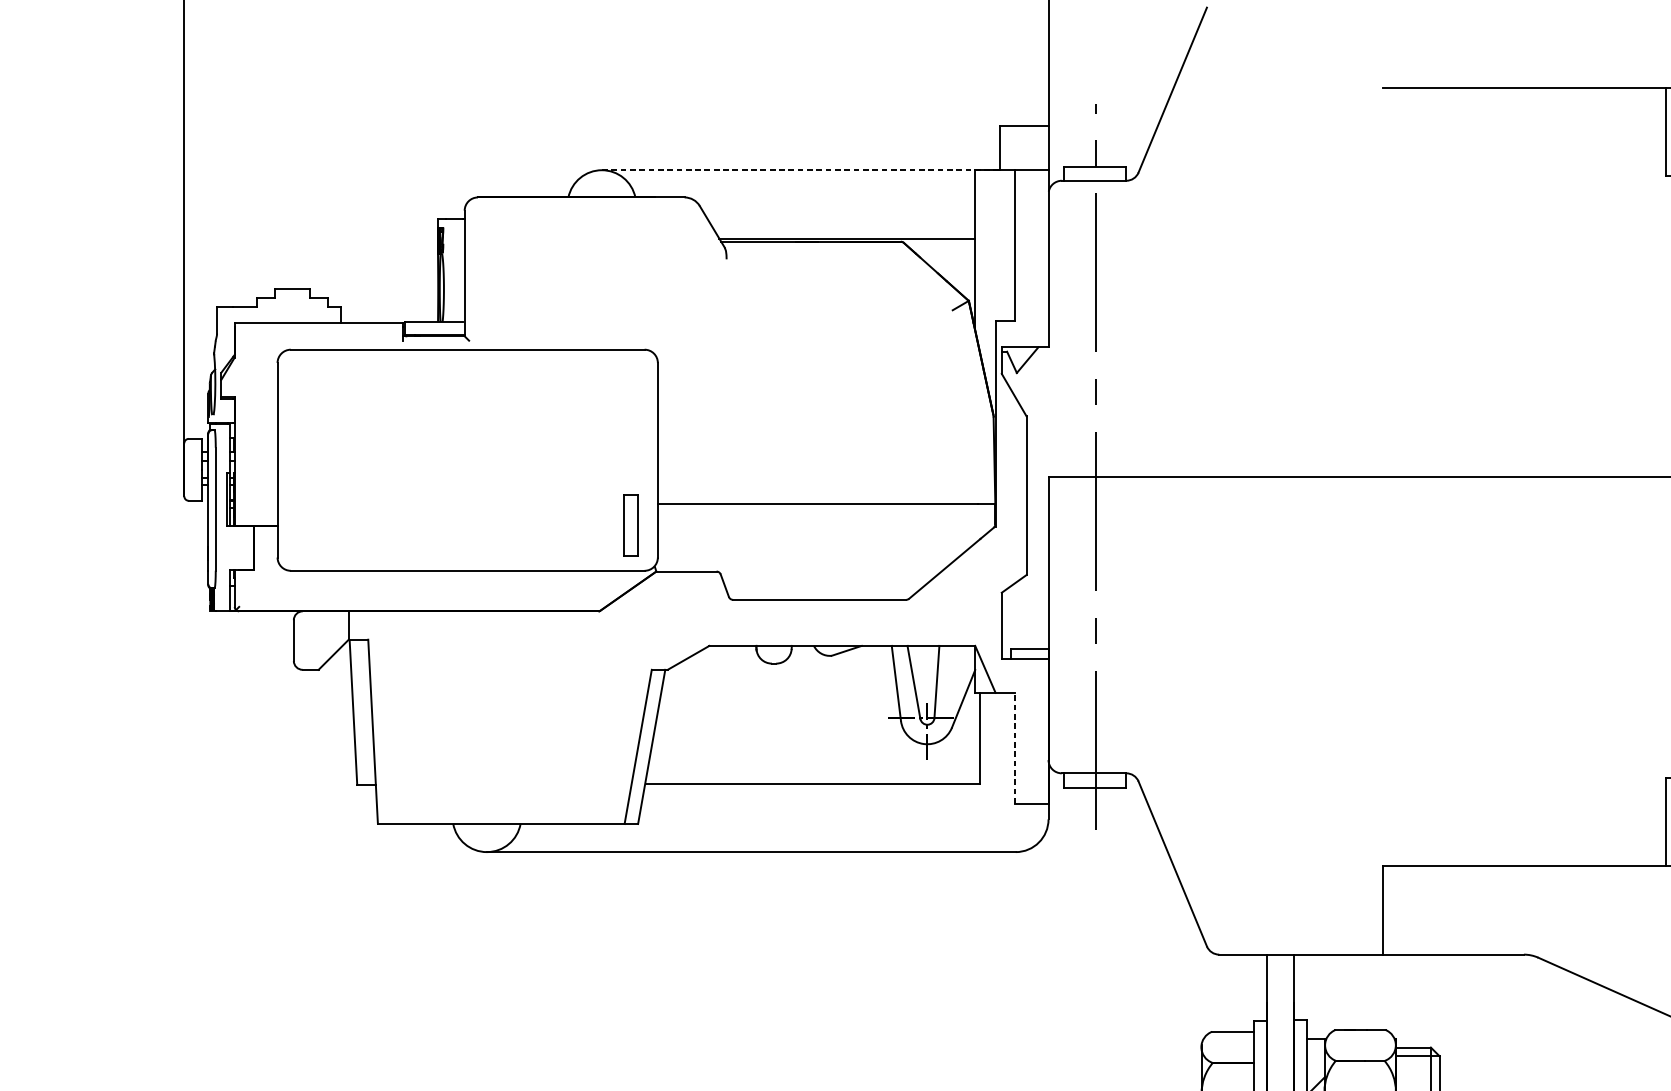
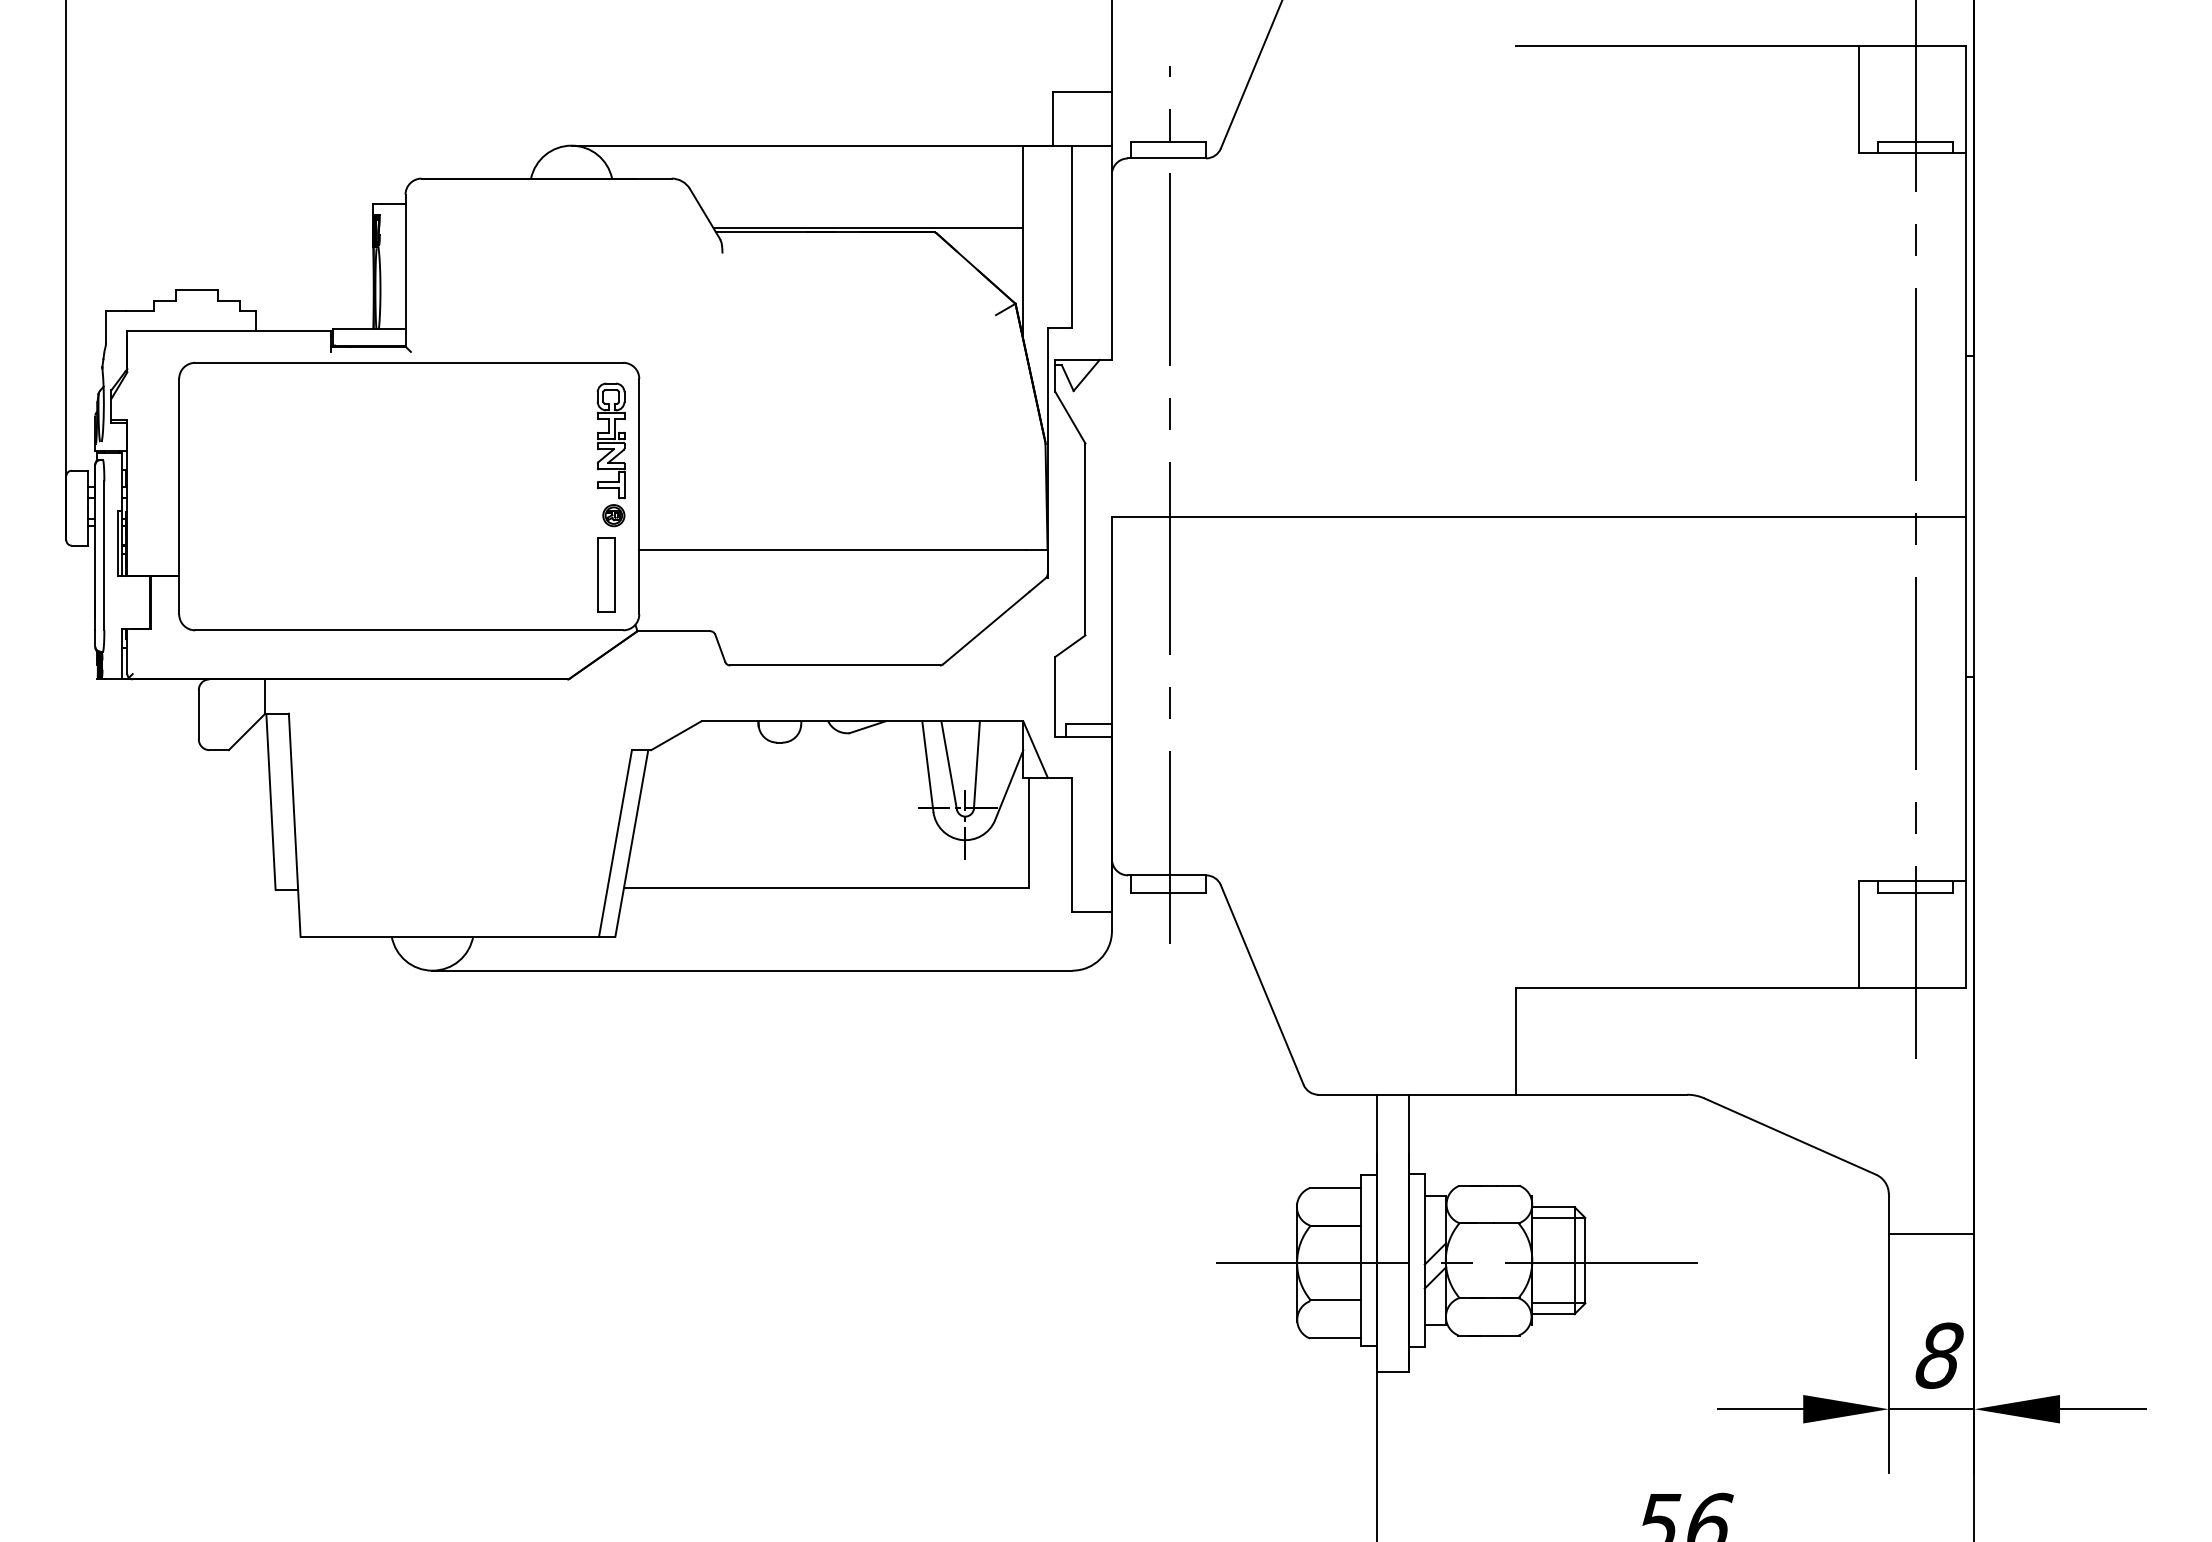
line: (801, 170) -> (812, 145), dashed -> solid
part: (634, 425) -> (610, 454), added
line: (1015, 747) -> (1071, 844), dashed -> solid

